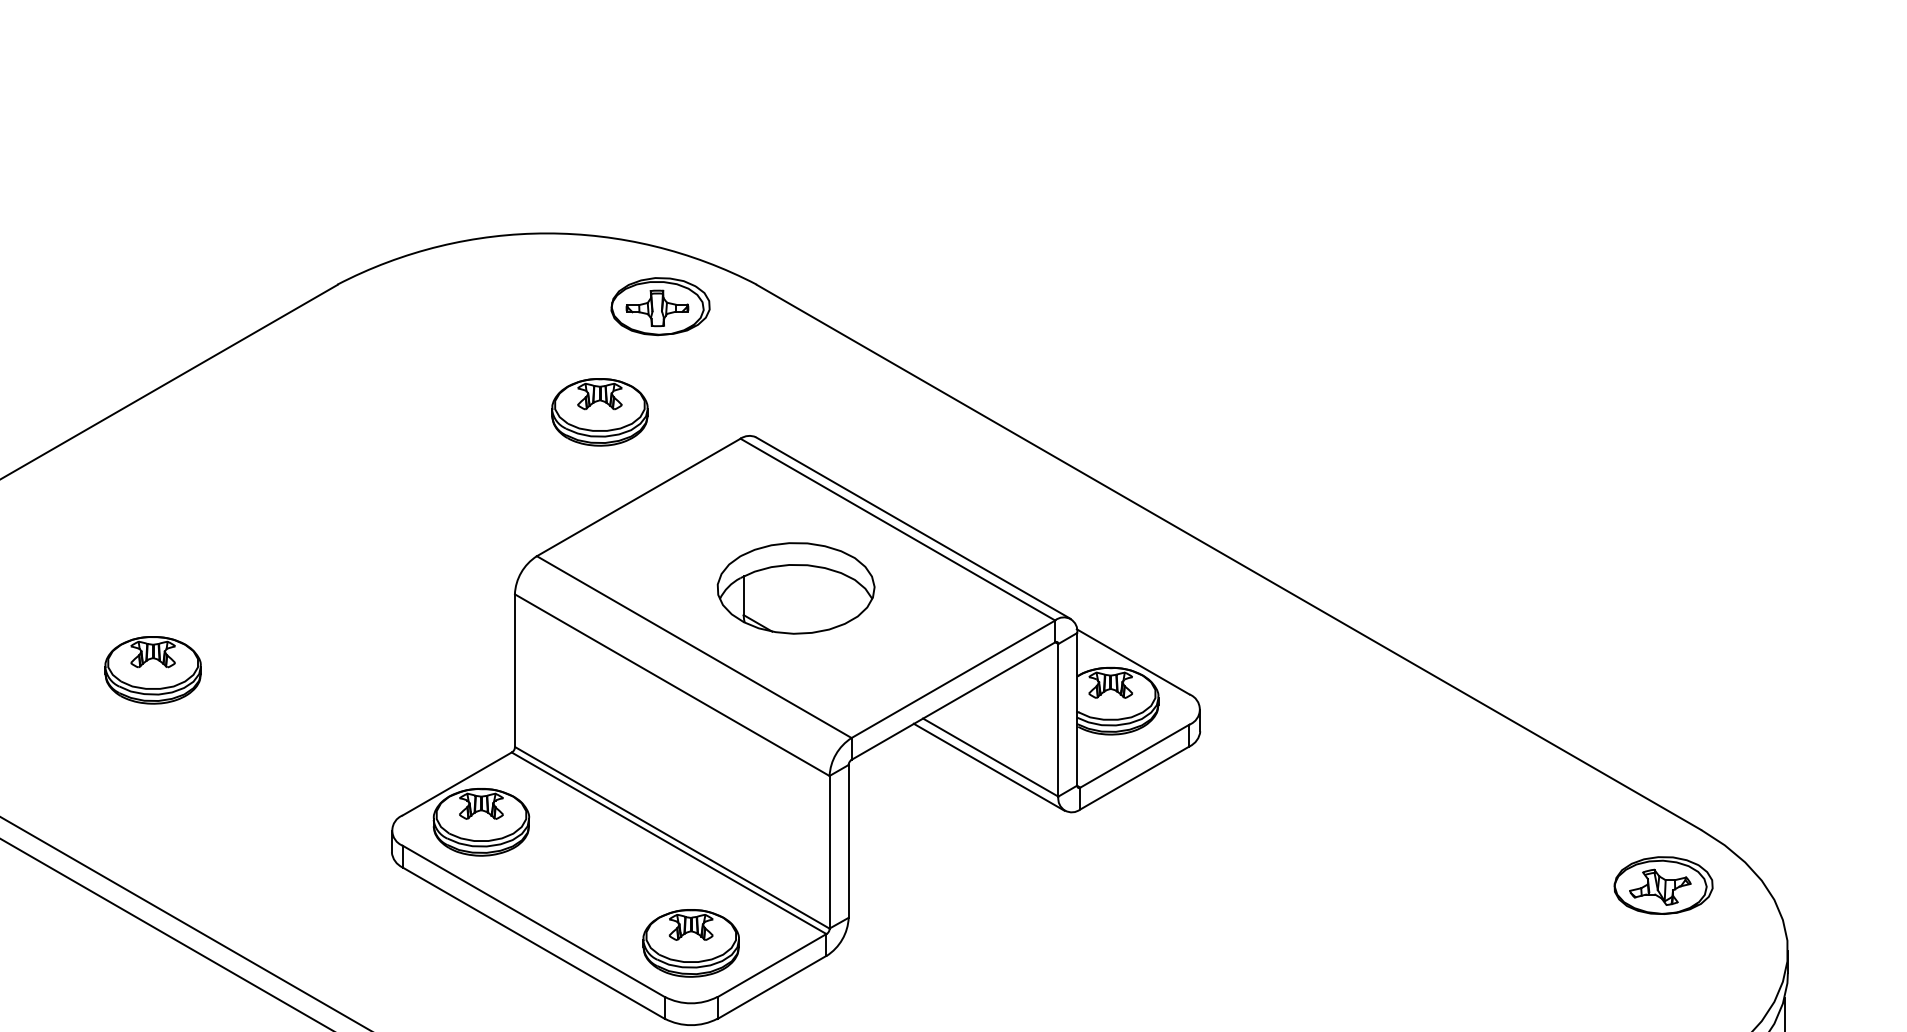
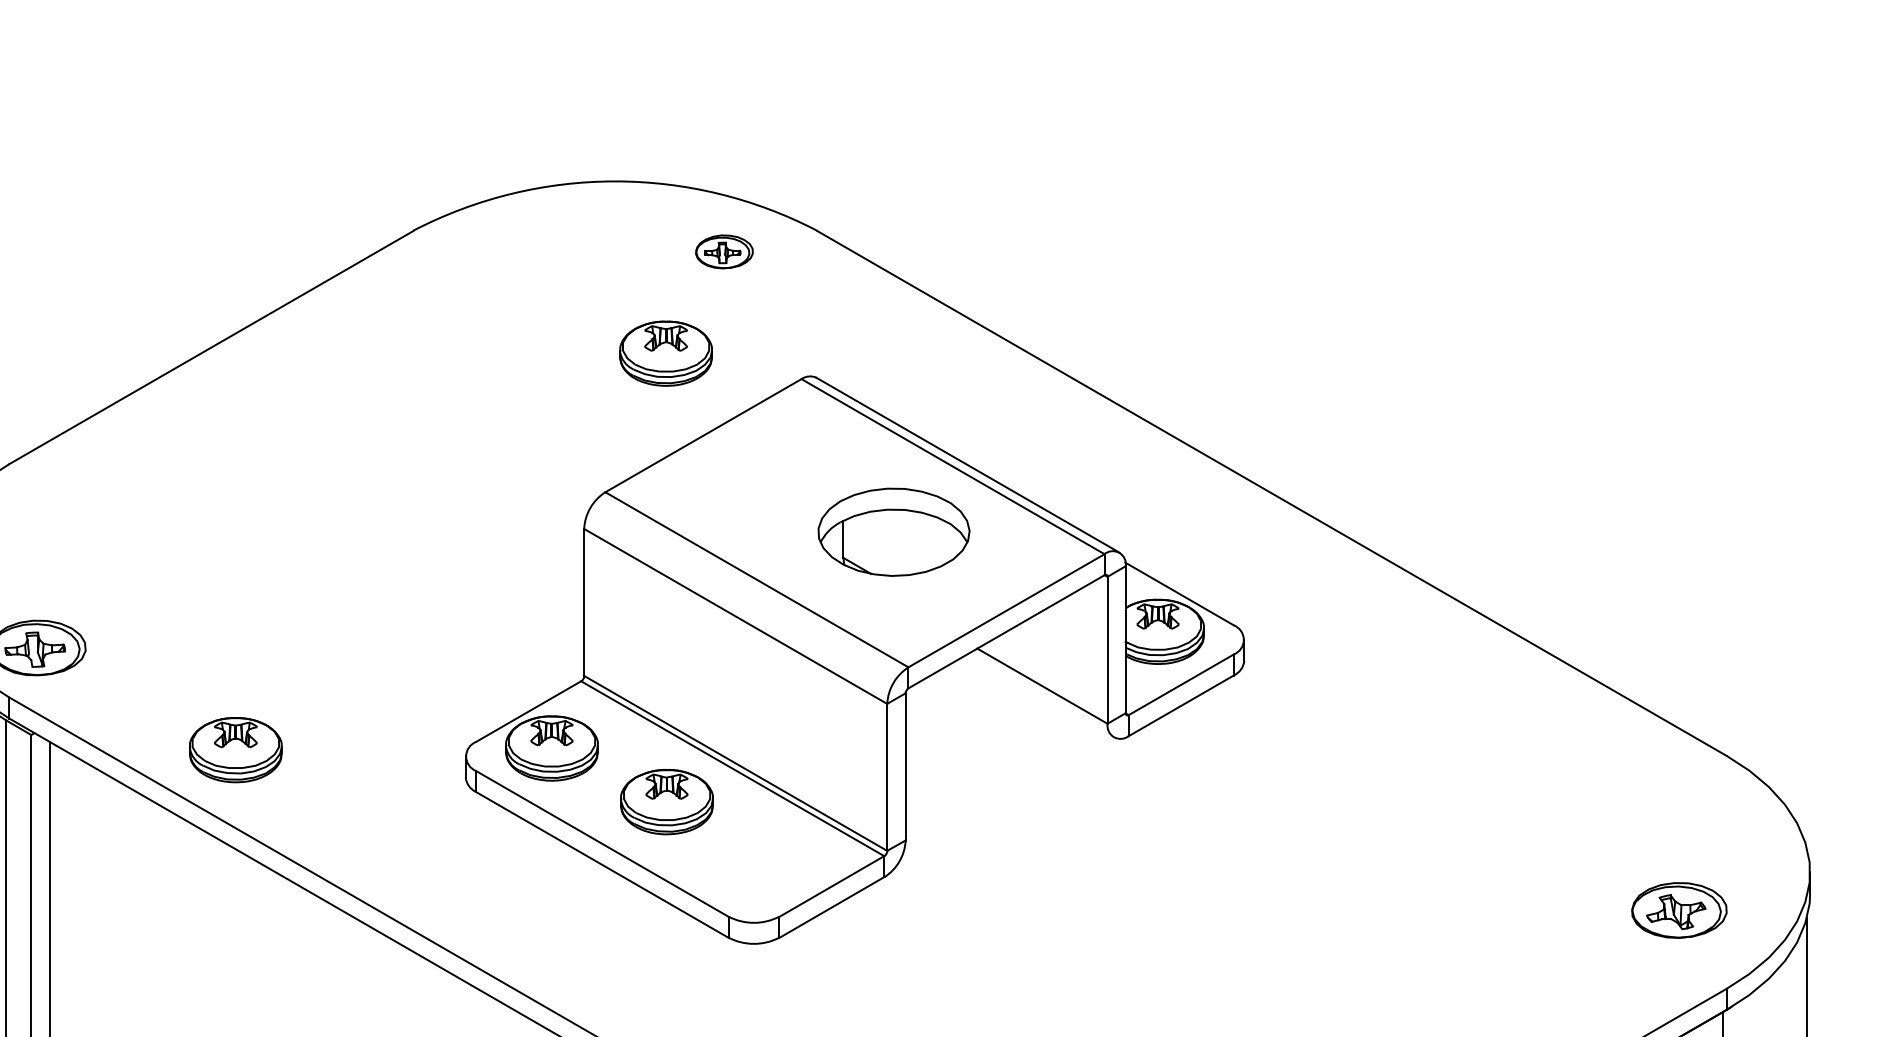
part: (660, 306) -> (724, 251), size x0.6
part: (795, 587) -> (893, 531), moved
part: (152, 670) -> (235, 750), moved
line: (988, 767) -> (1040, 695), removed
part: (1663, 885) -> (1679, 910), moved
part: (690, 943) -> (666, 802), moved

